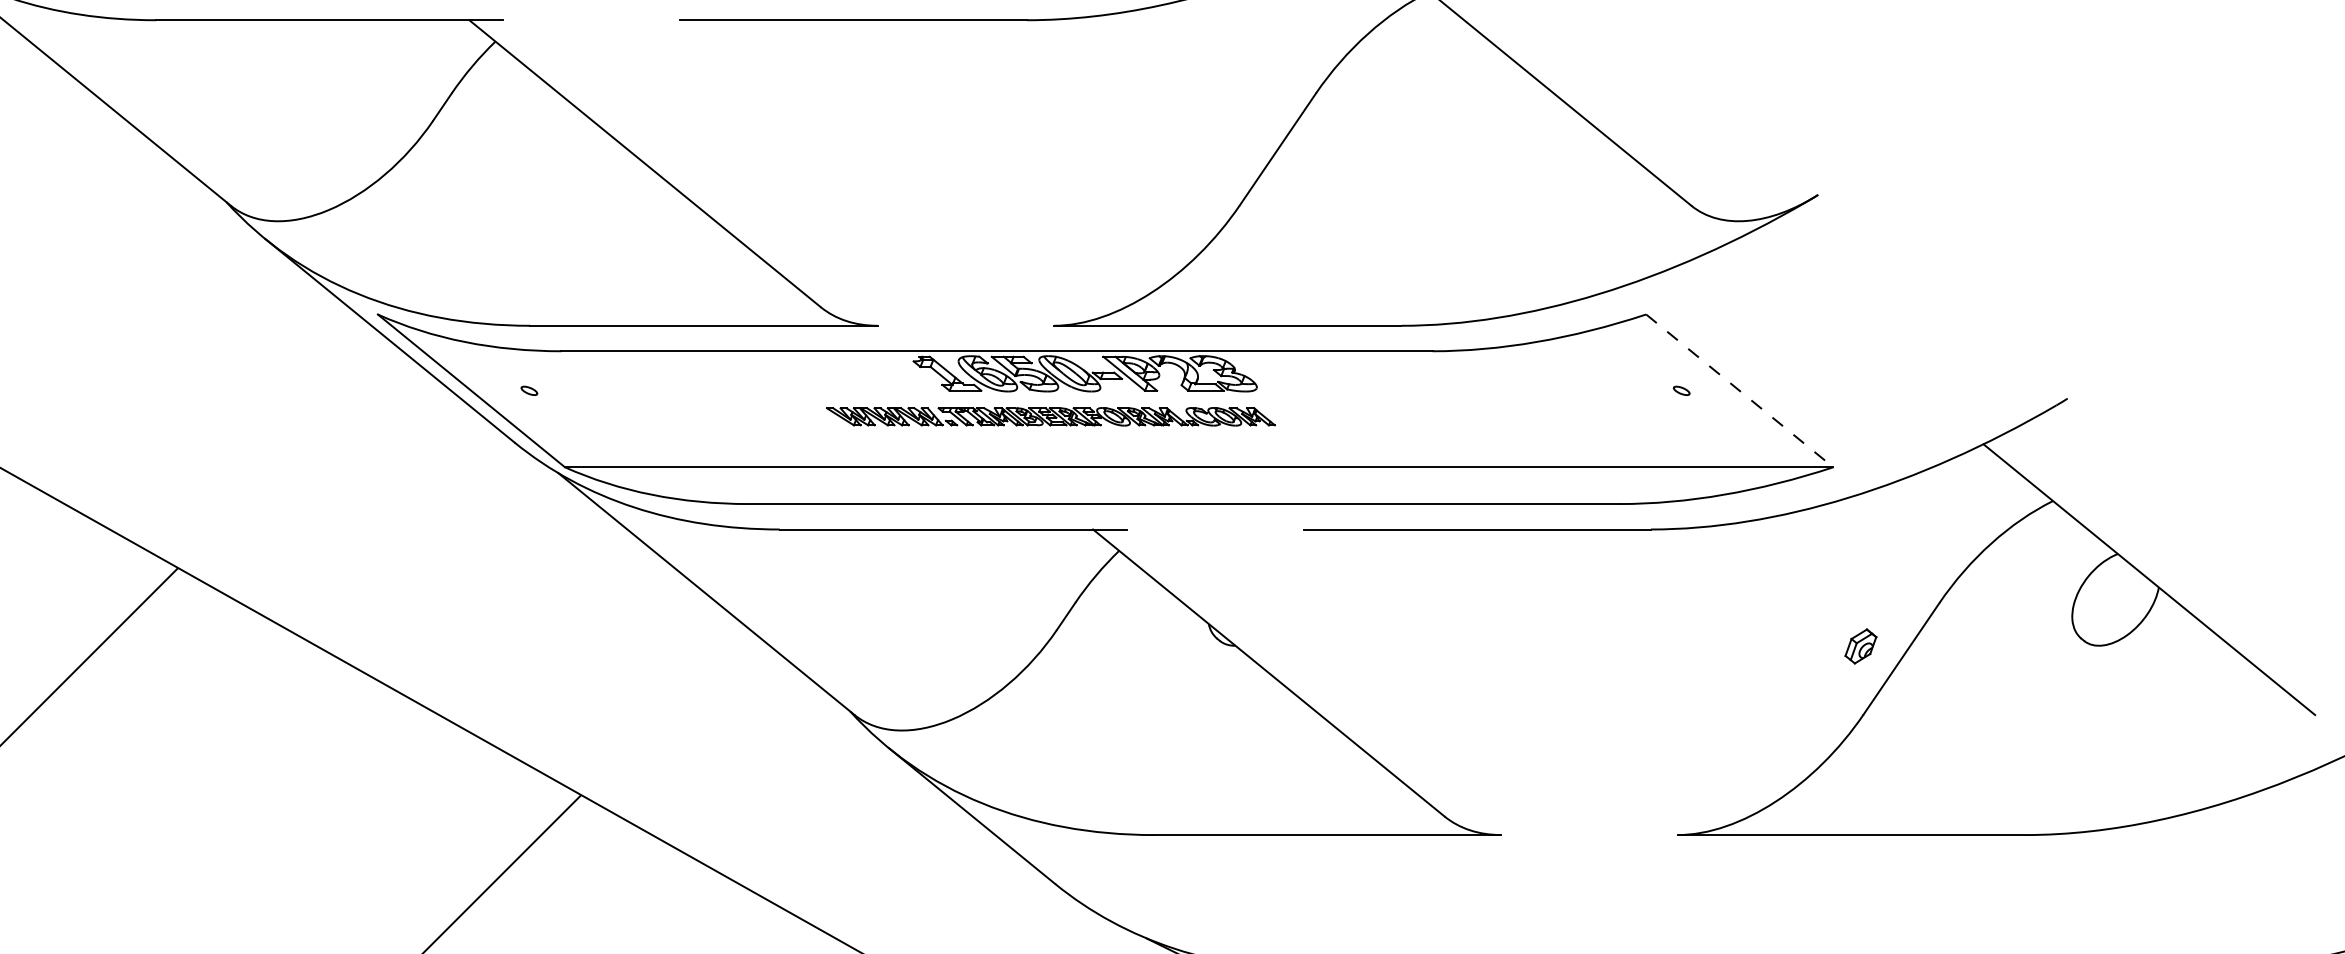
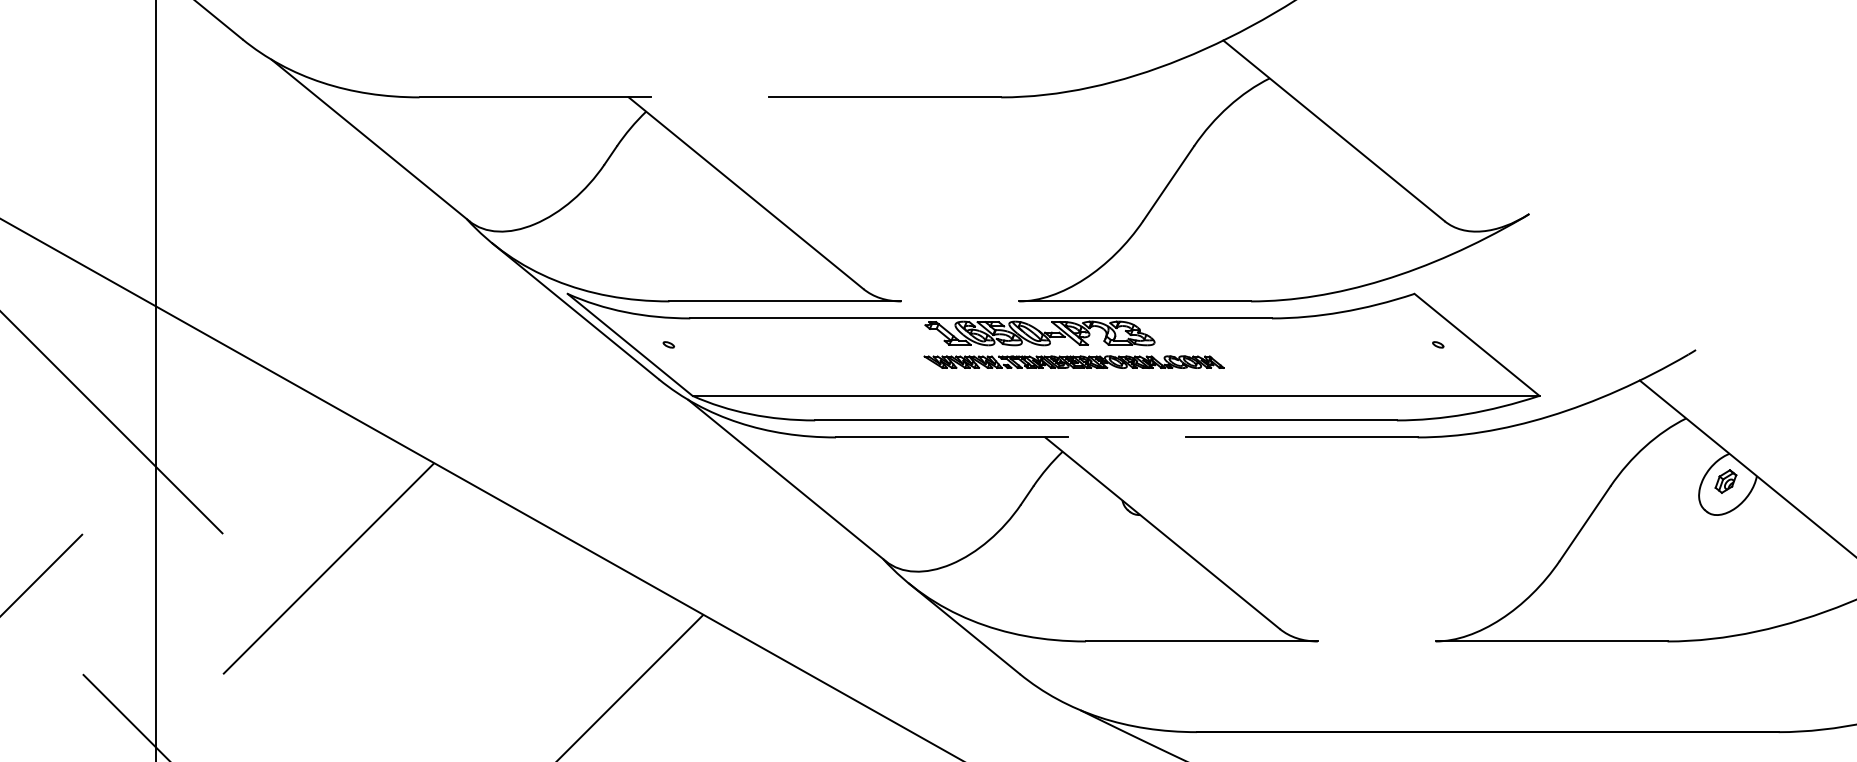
line: (1740, 390) -> (1477, 344), dashed -> solid
part: (1050, 415) -> (1073, 361), moved
part: (1860, 646) -> (1725, 481), moved

